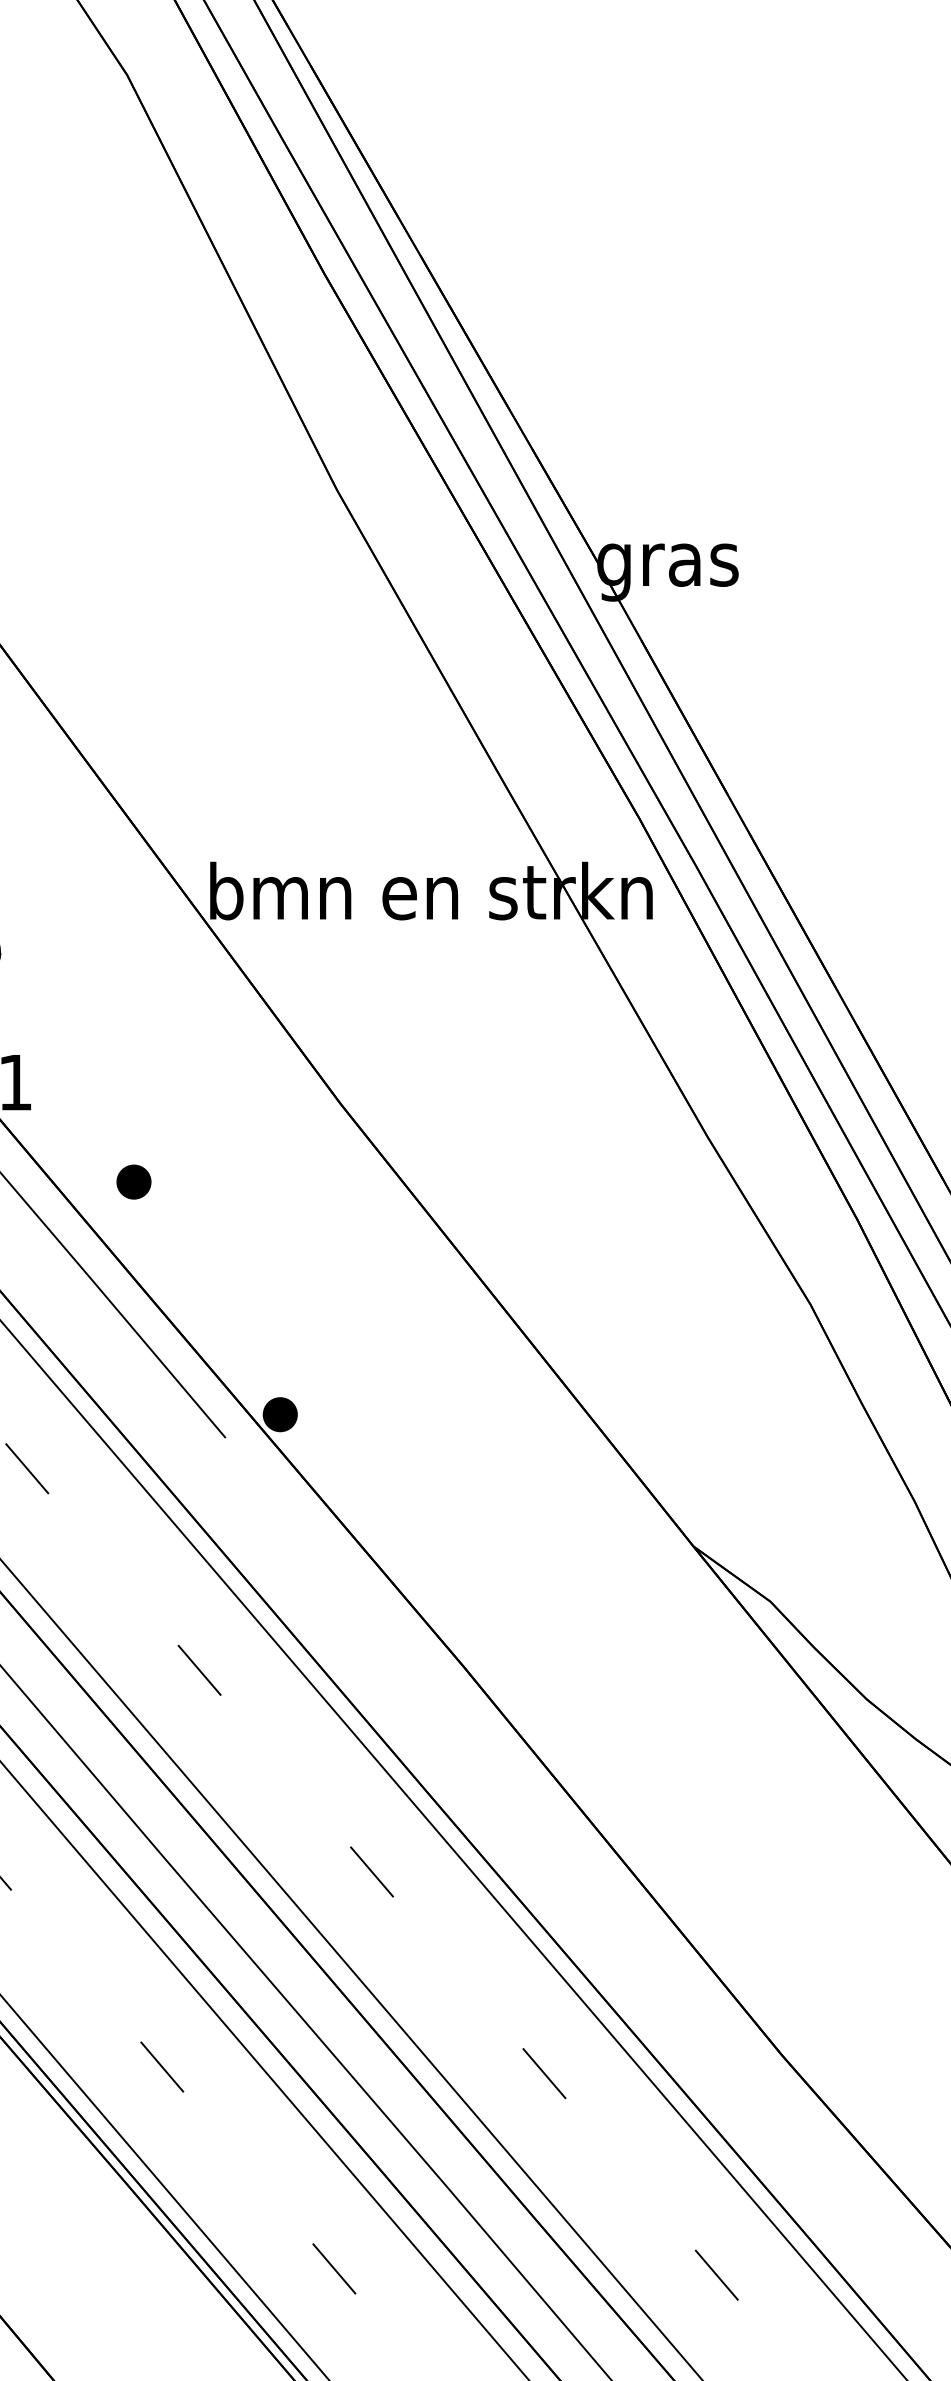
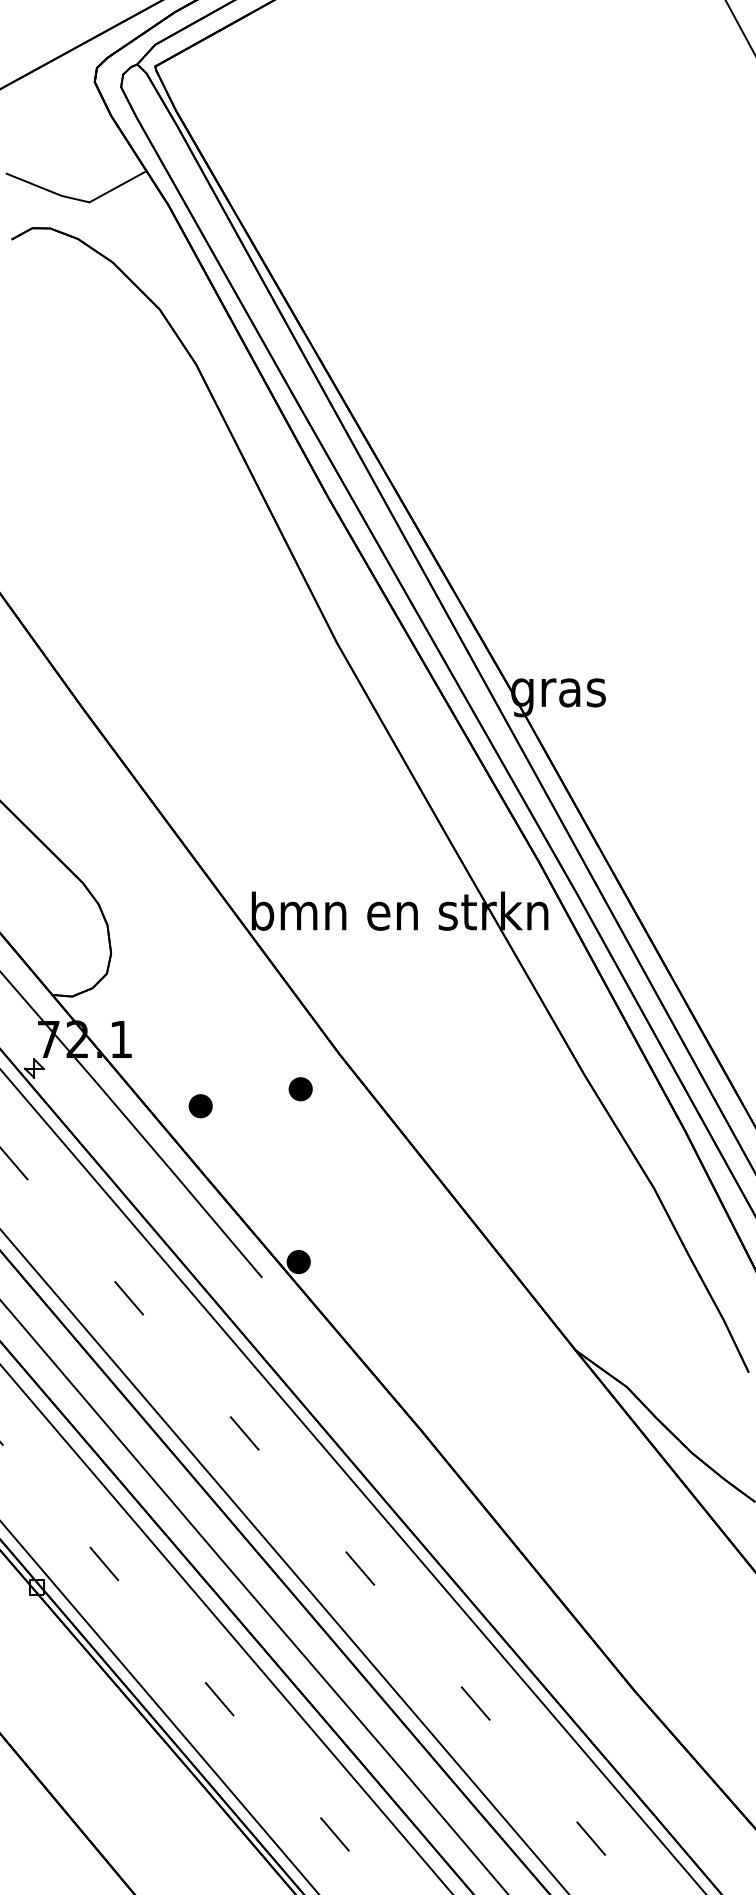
part: (282, 1157) -> (300, 1089), added

